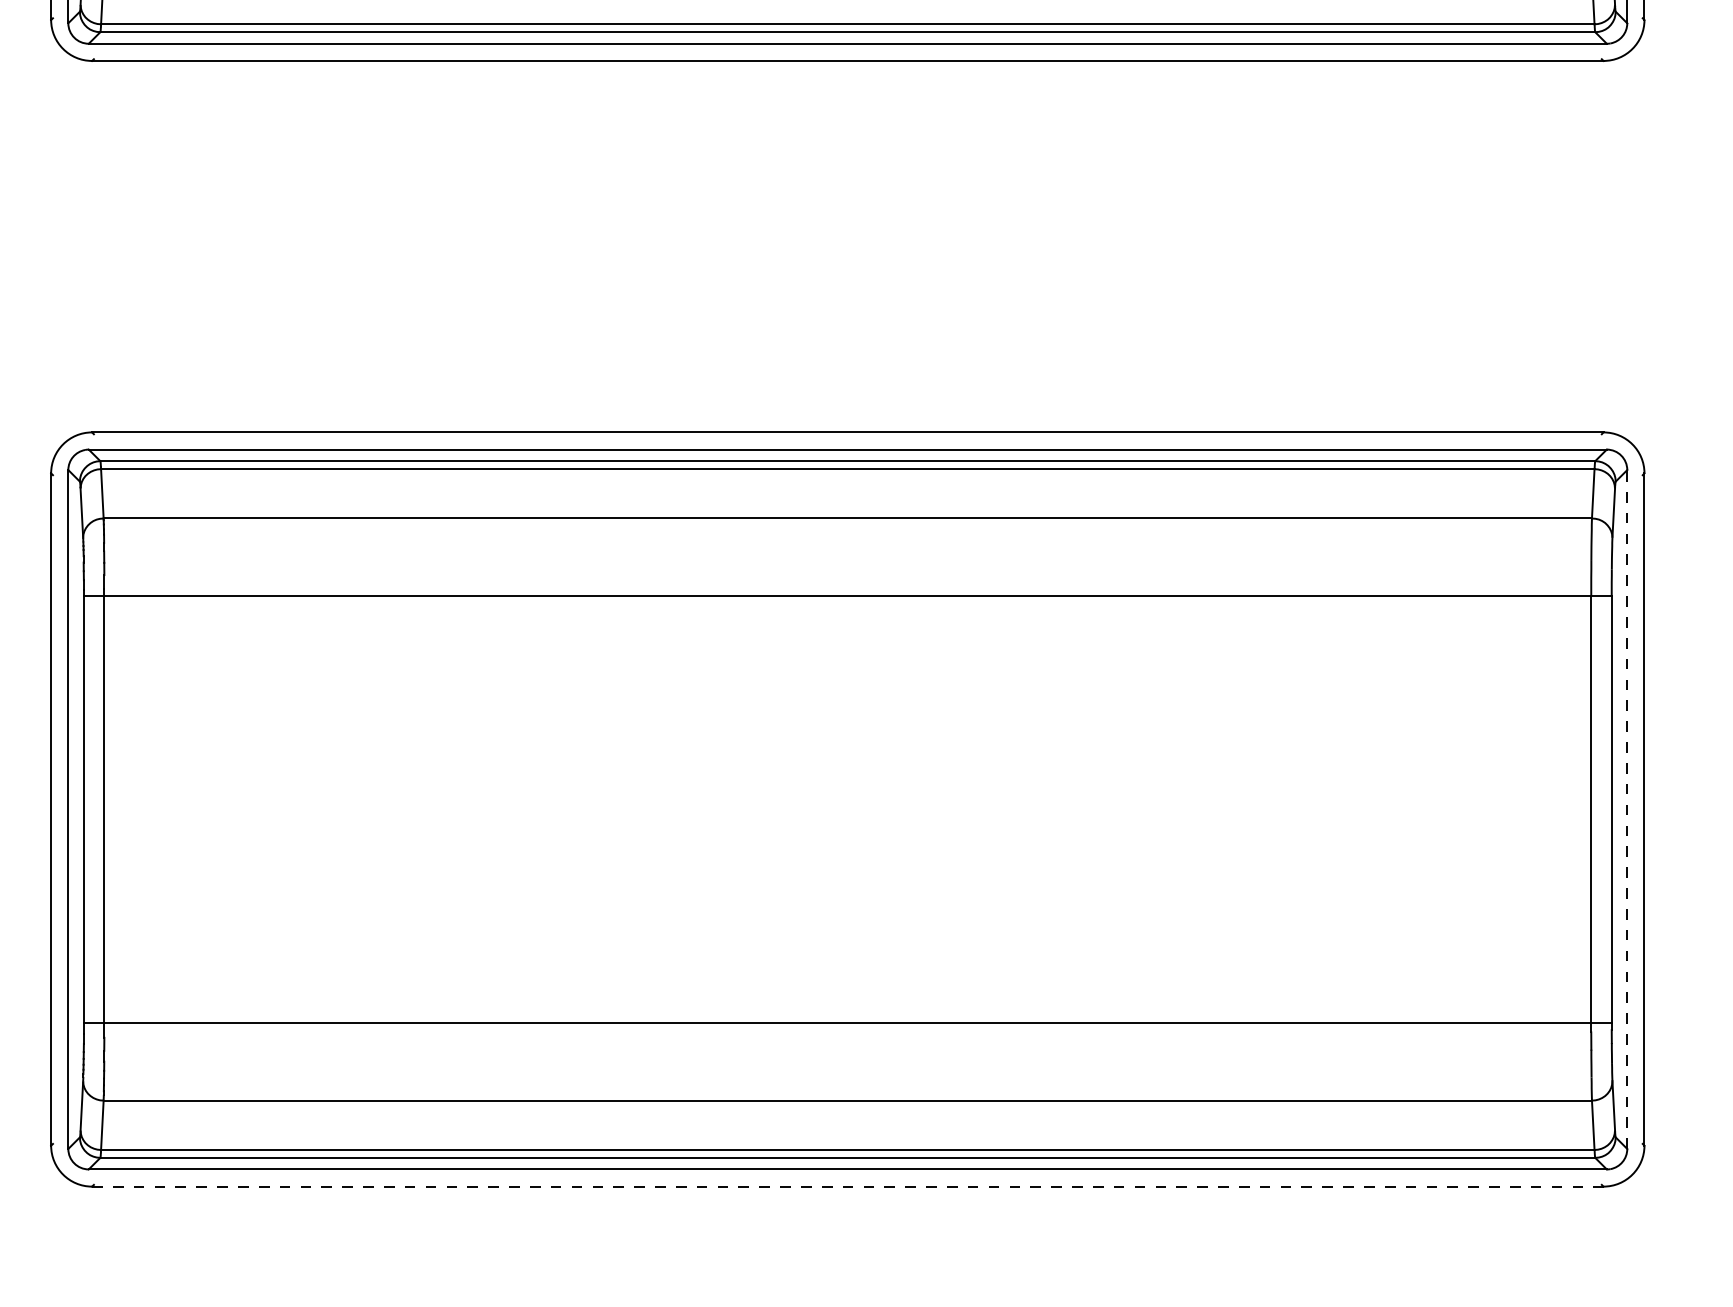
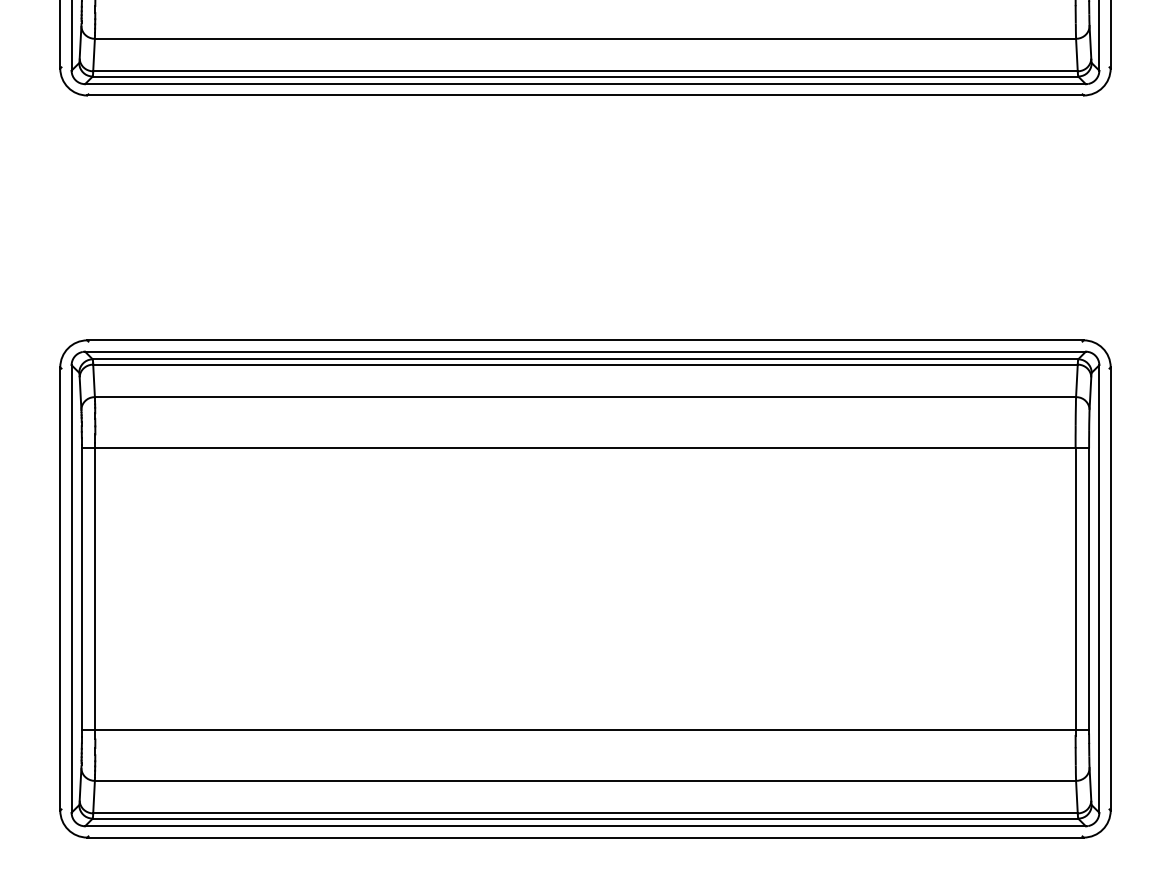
line: (1627, 808) -> (1099, 588), dashed -> solid
line: (847, 1186) -> (585, 837), dashed -> solid

